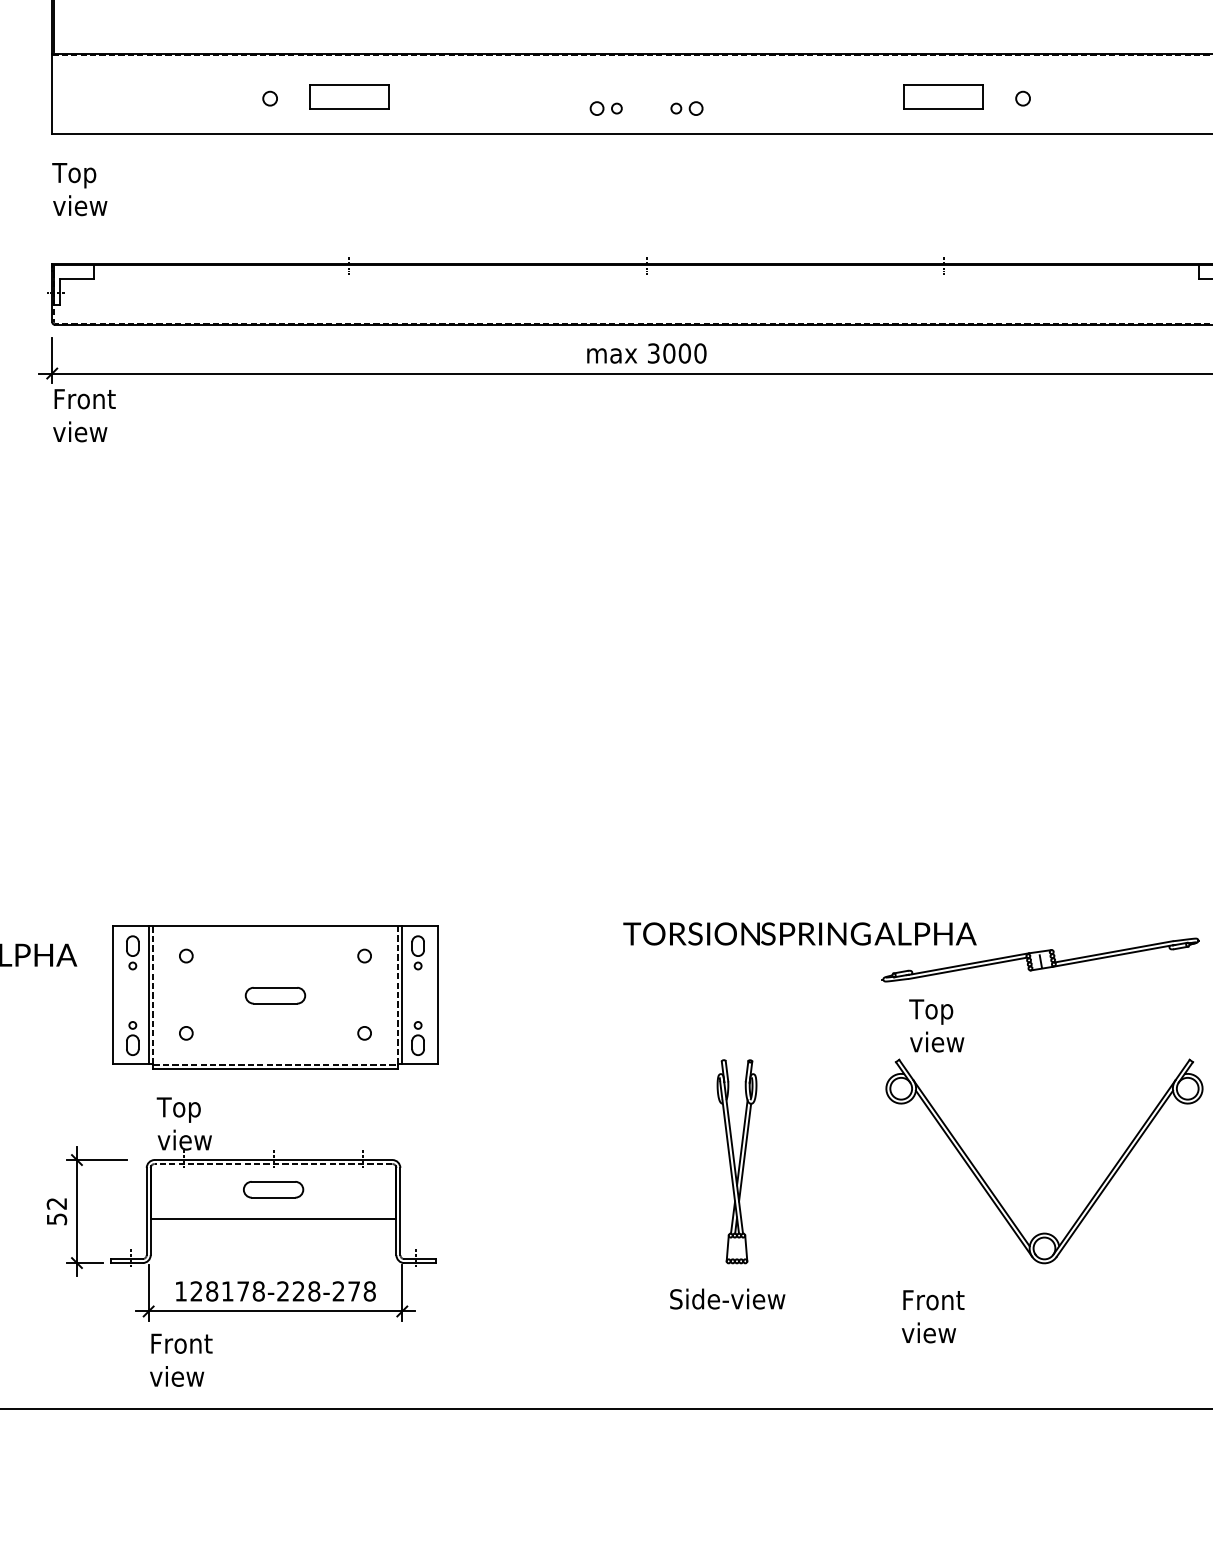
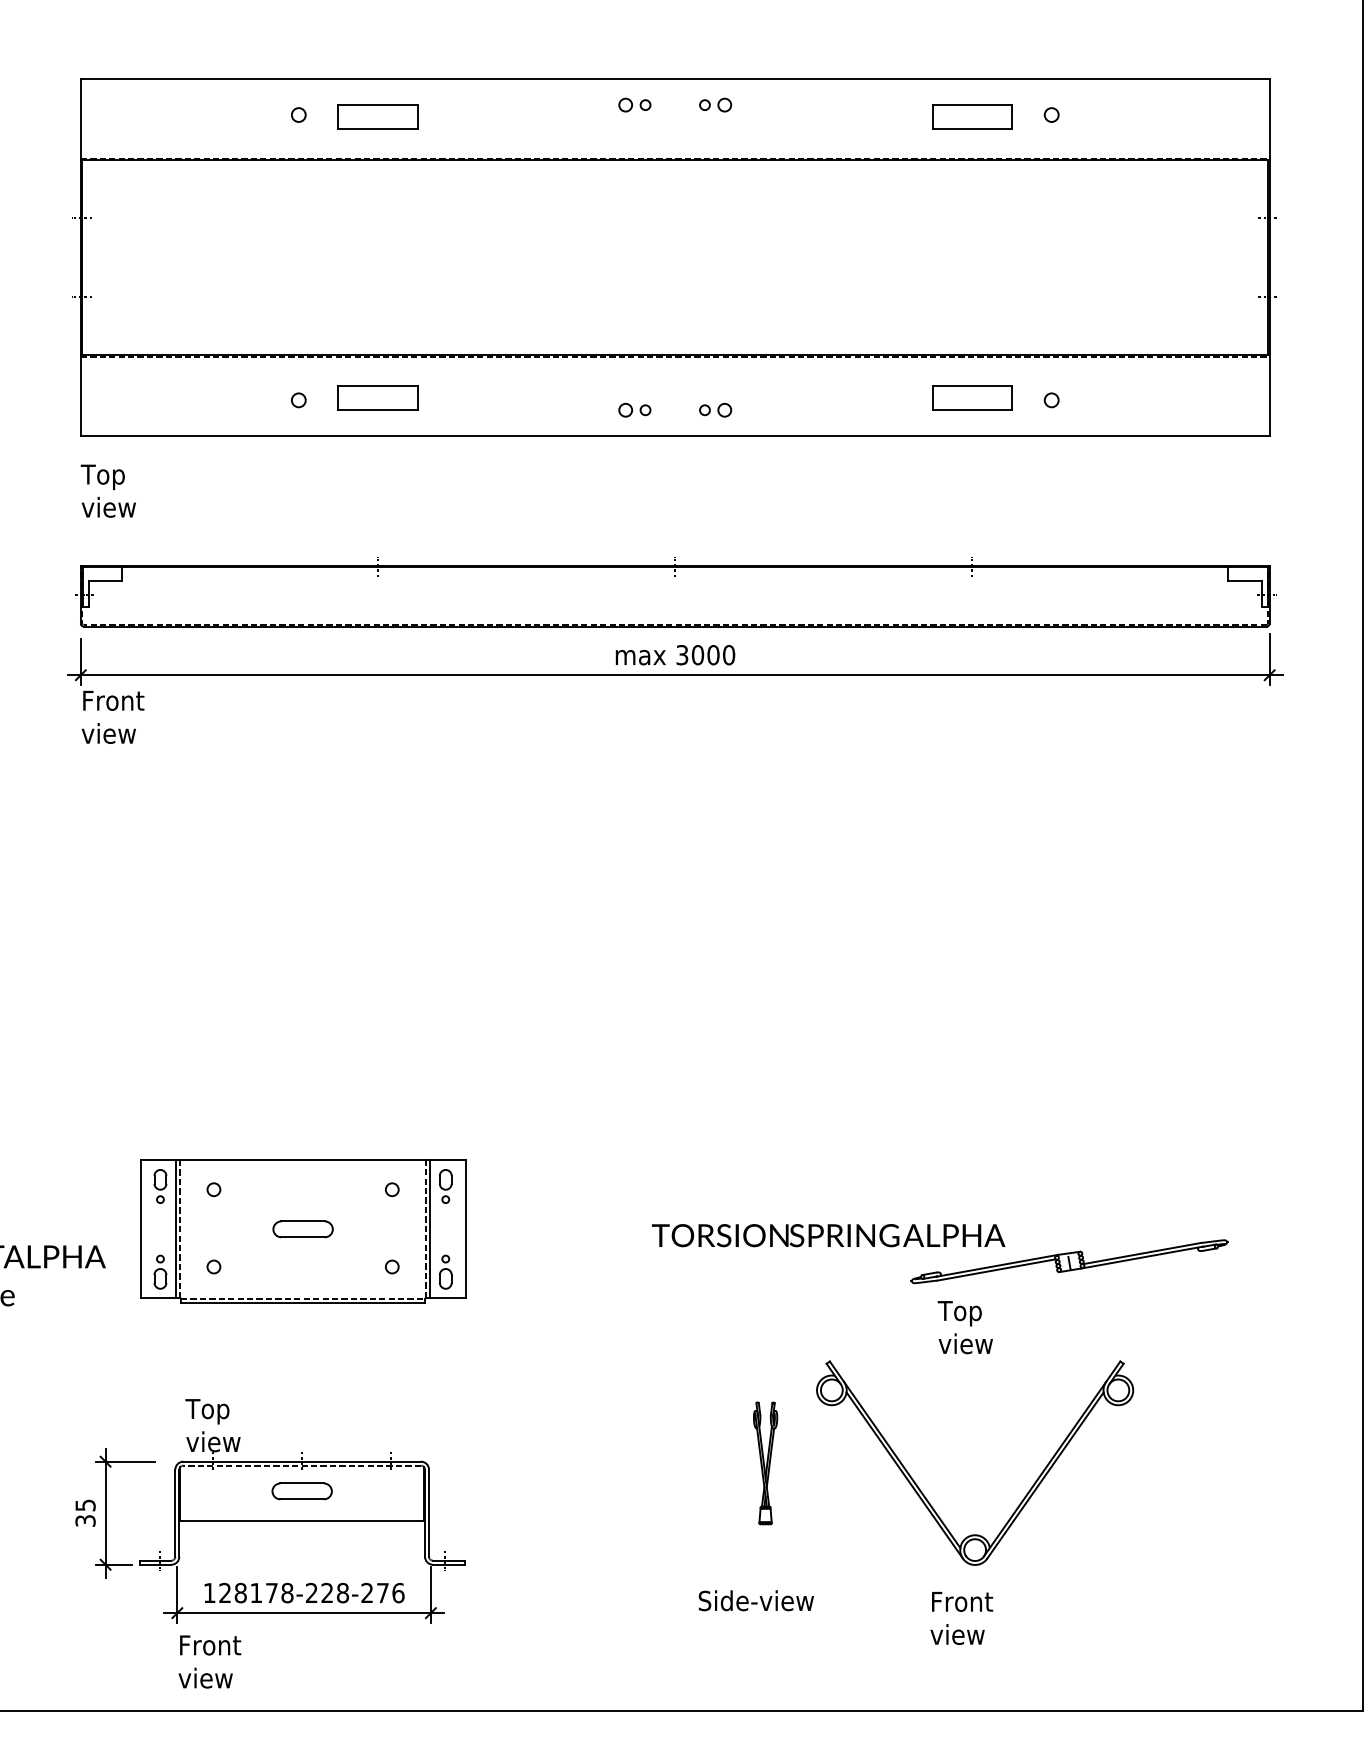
part: (275, 997) -> (303, 1231), moved
part: (736, 1161) -> (765, 1463), size x0.6
part: (1093, 1194) -> (1024, 1496), moved
text: (56, 1210) -> (85, 1512), 52 -> 35
text: (369, 1290) -> (398, 1592), 128178-228-278 -> 128178-228-276

